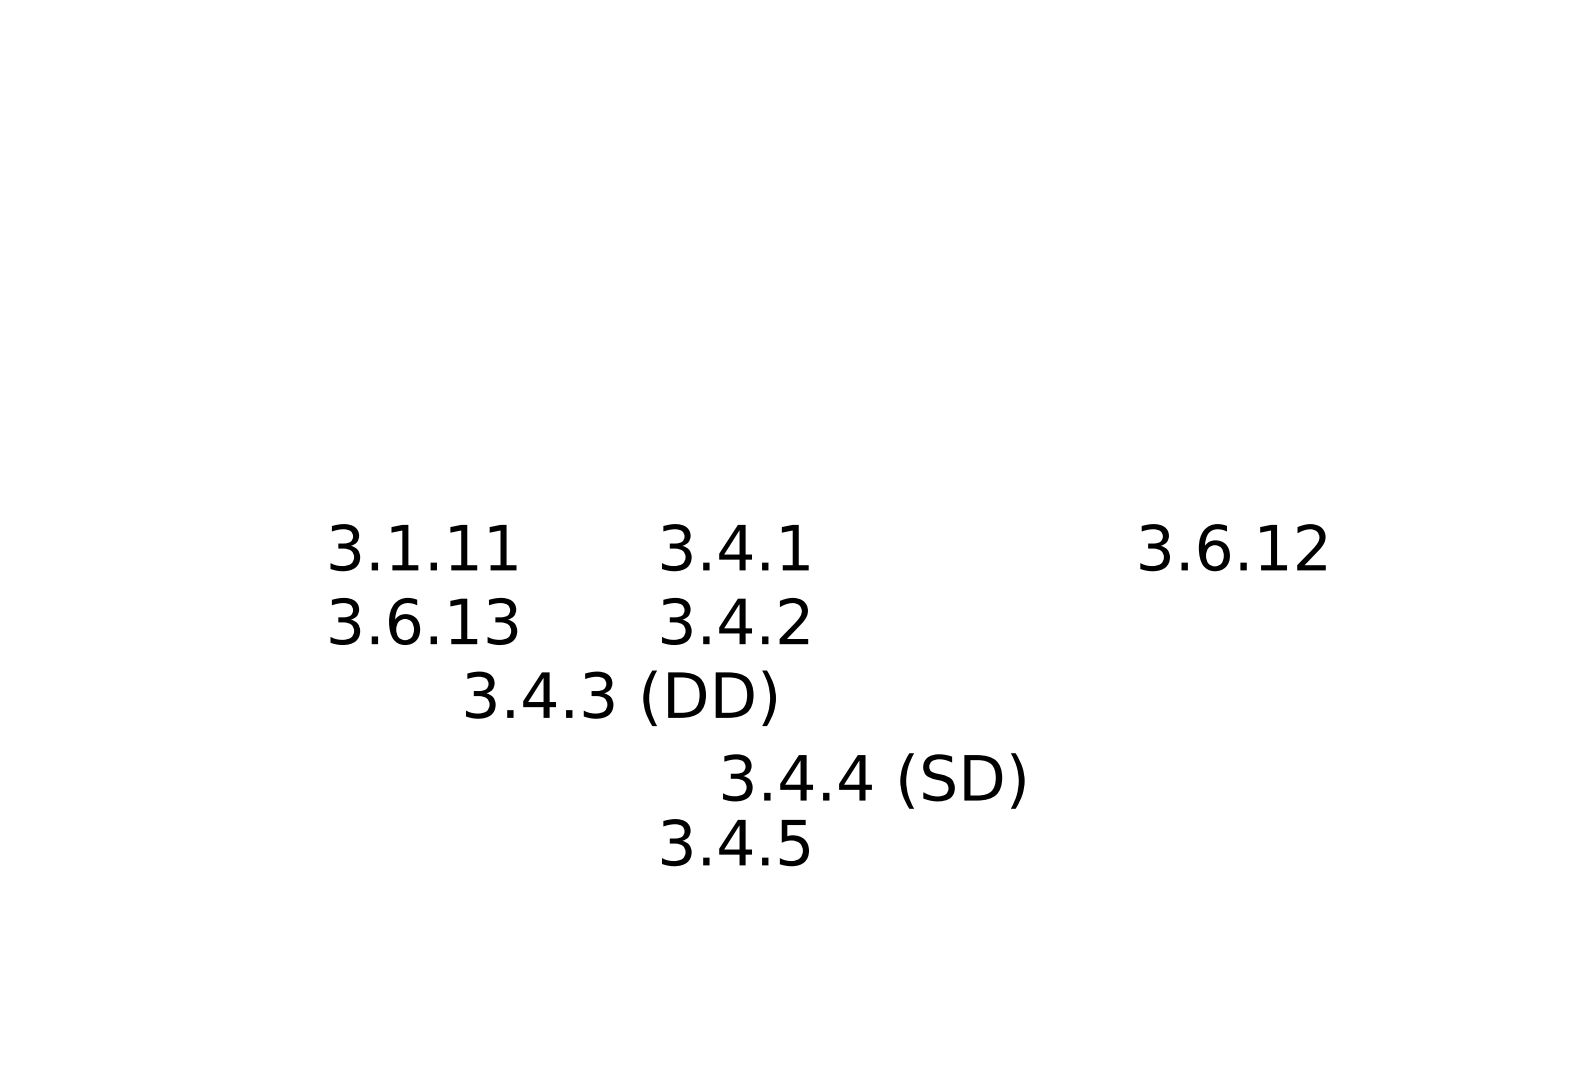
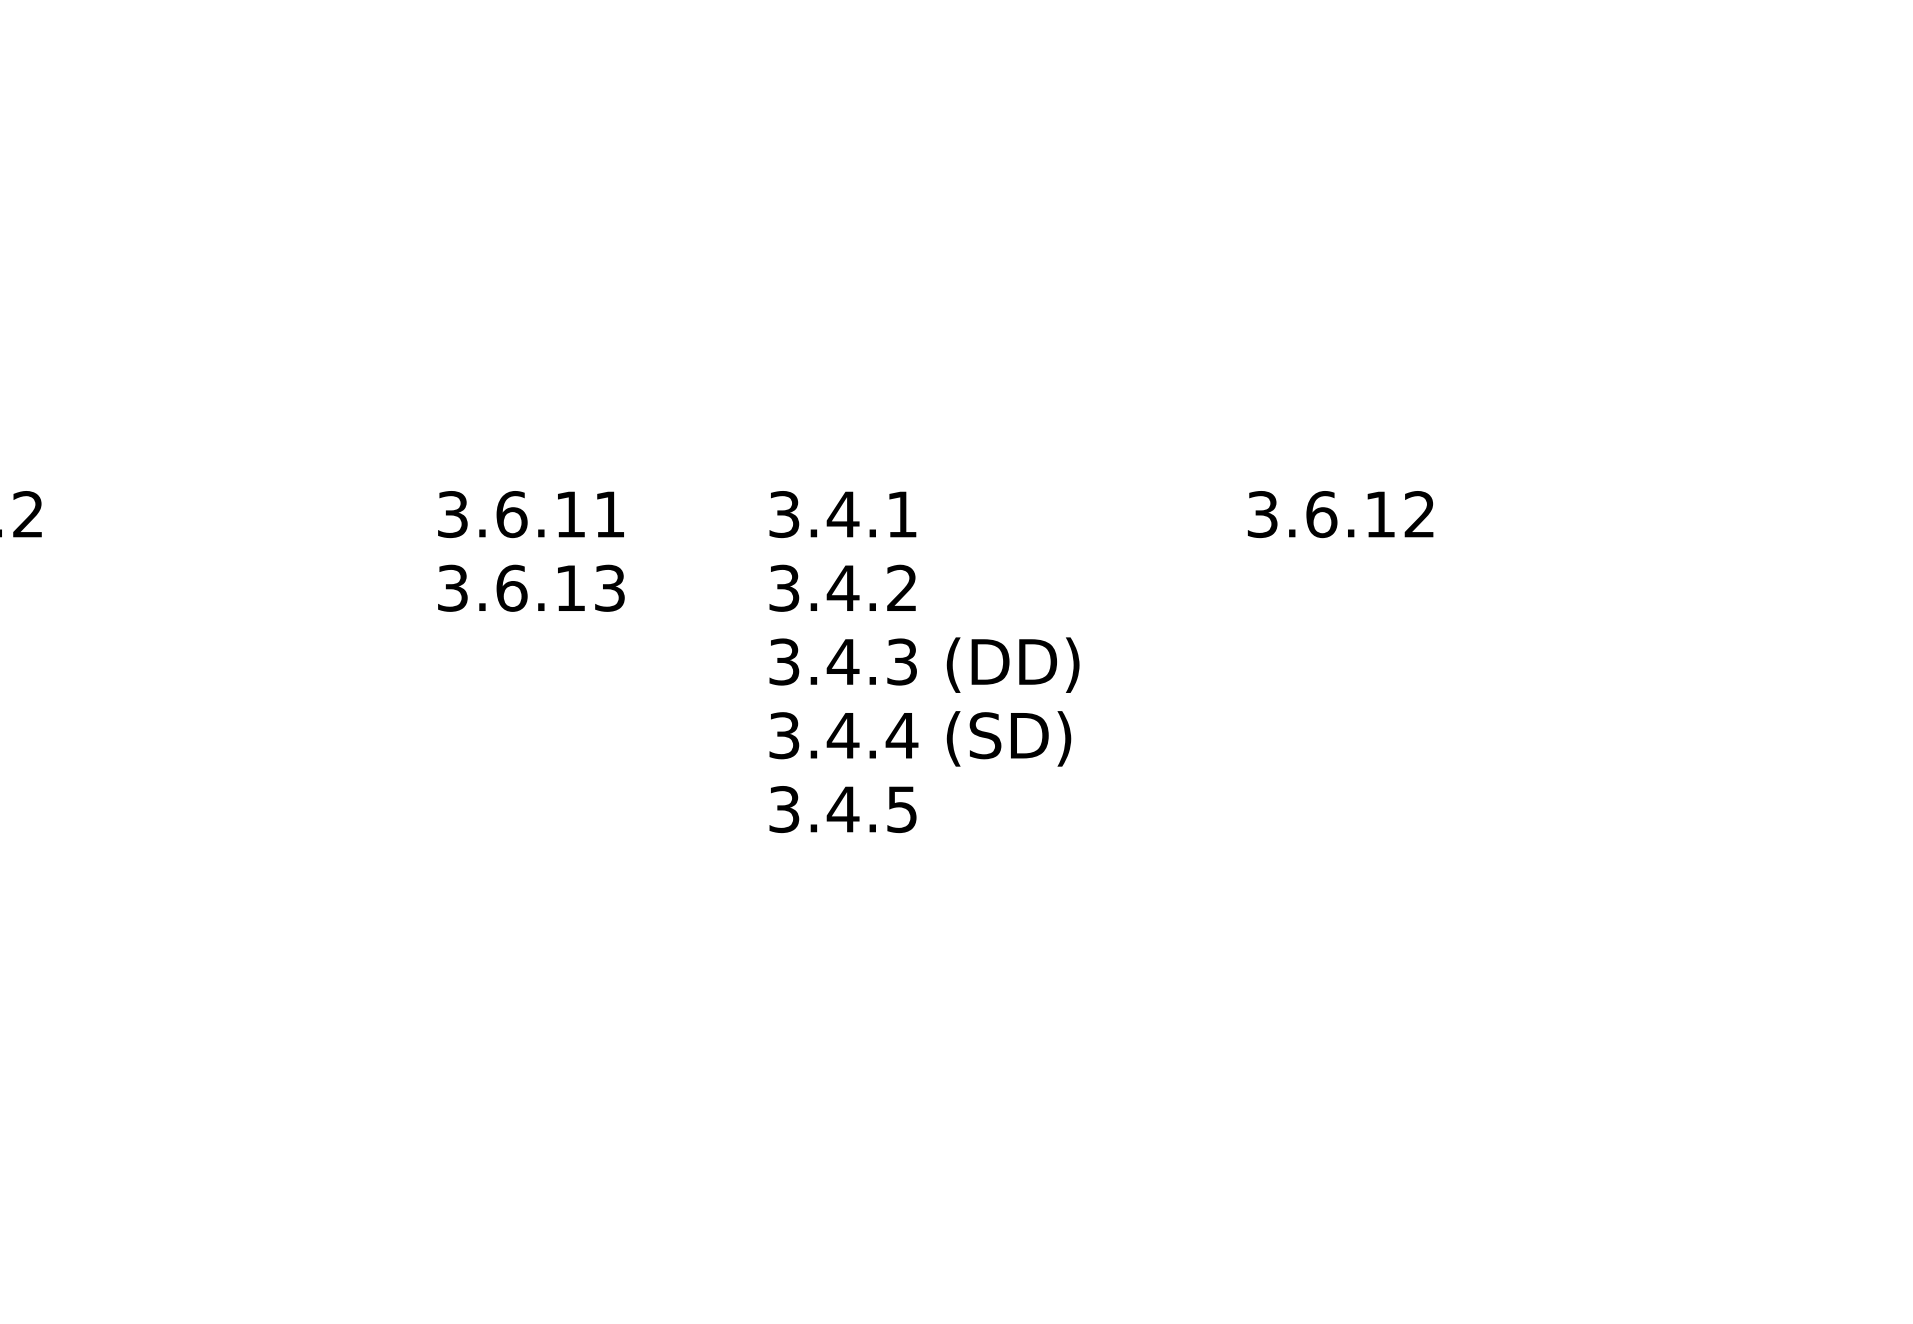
text: (403, 547) -> (511, 514), 3.1.11 -> 3.6.11
text: (620, 697) -> (924, 664), moved
text: (873, 780) -> (920, 738), moved

